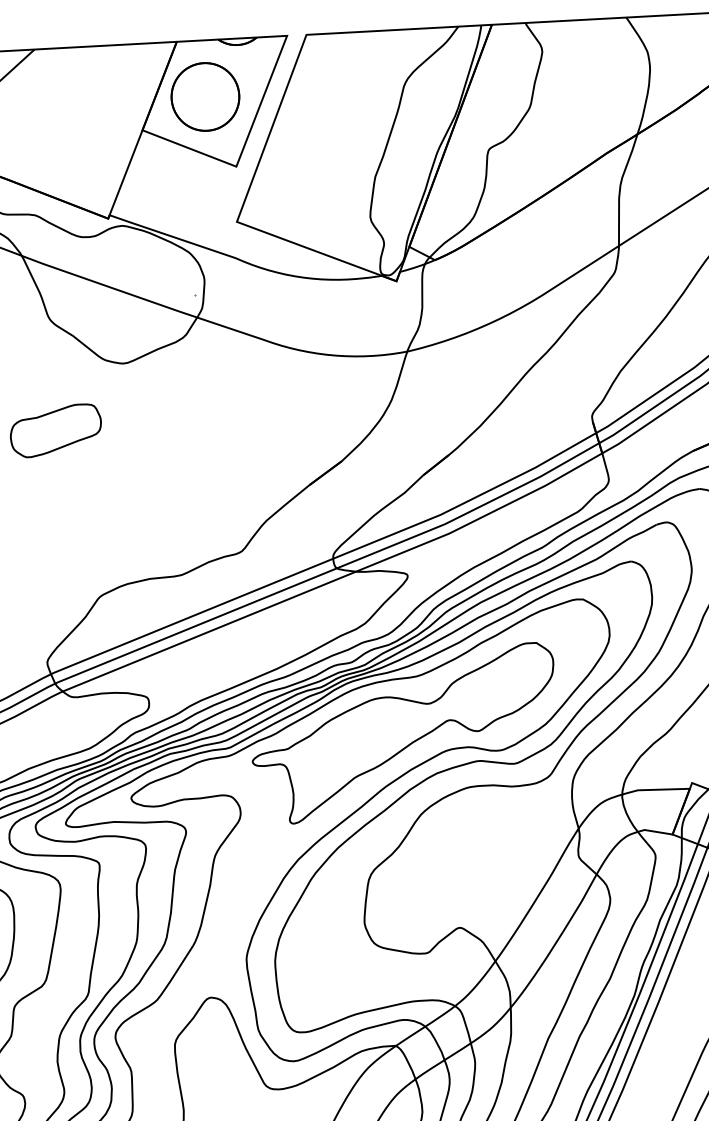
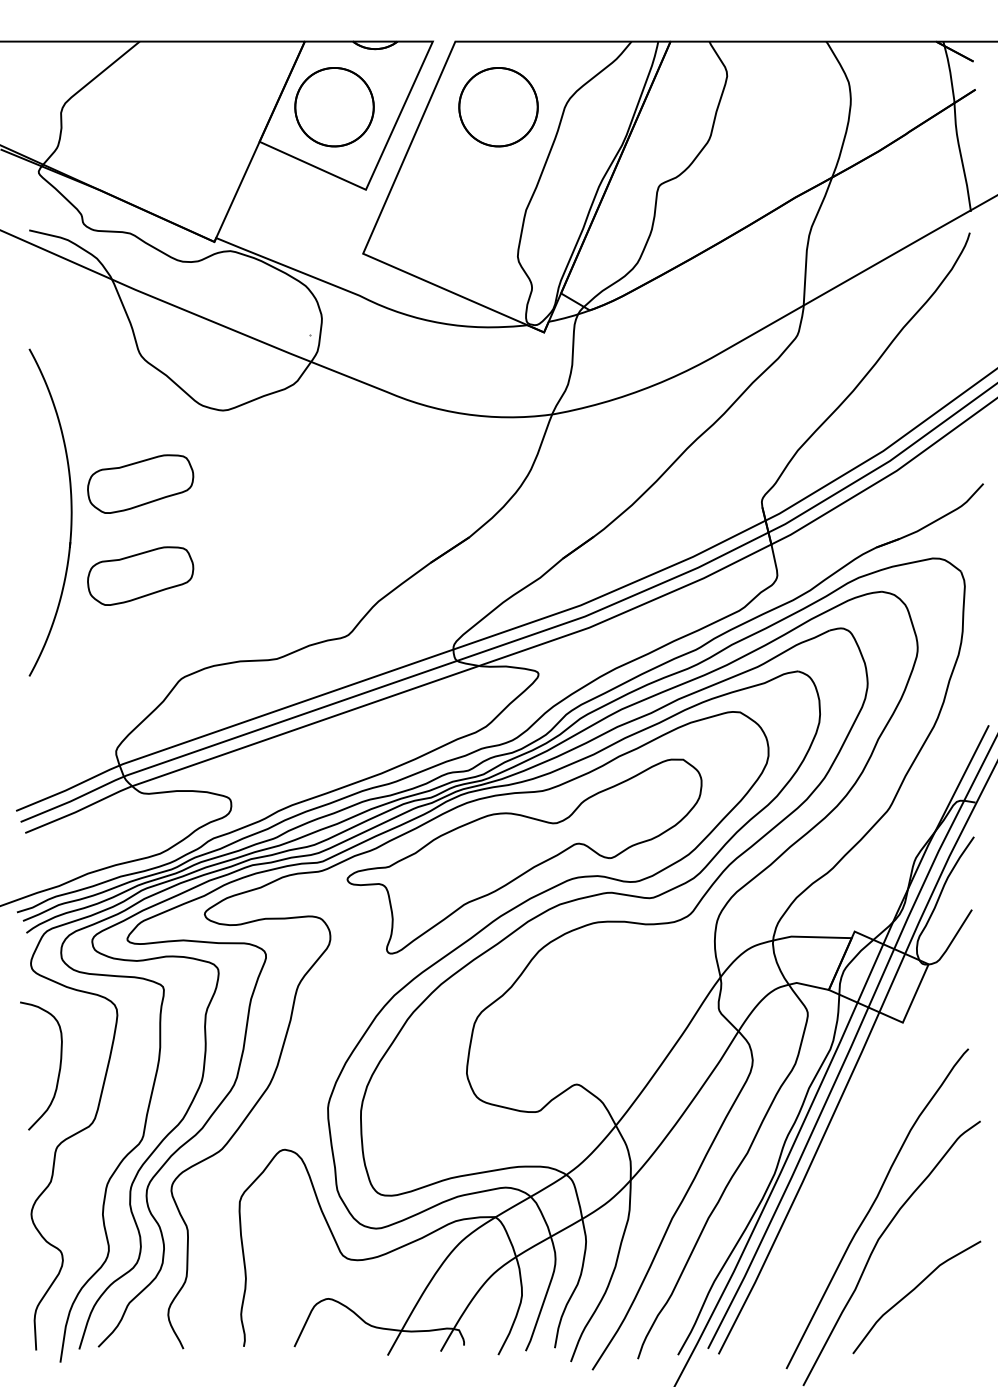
part: (346, 89) -> (498, 107), added
part: (60, 509) -> (140, 575), added

